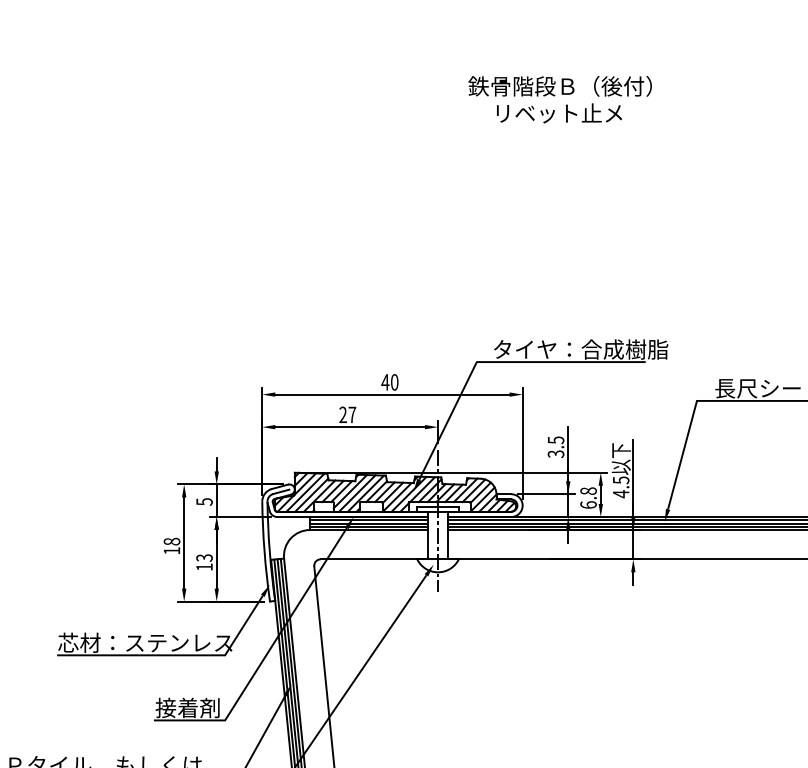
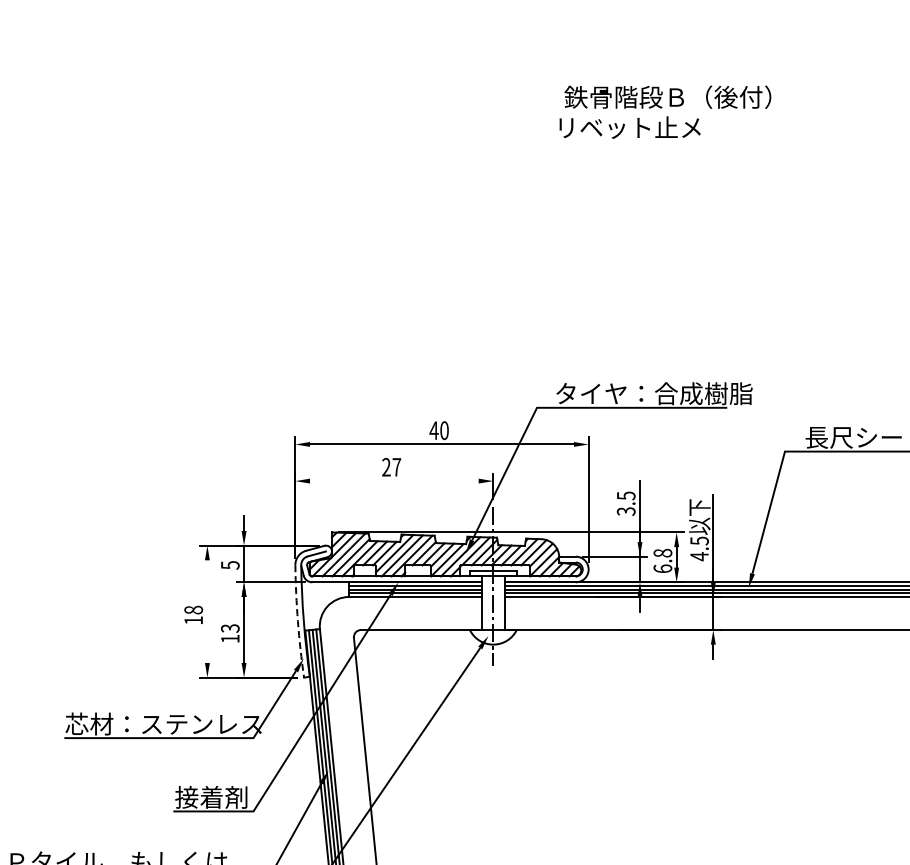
text: (559, 85) -> (667, 96), moved
line: (350, 427) -> (394, 481), removed
line: (184, 542) -> (207, 611), removed
arc: (264, 551) -> (297, 621), solid -> dashed

